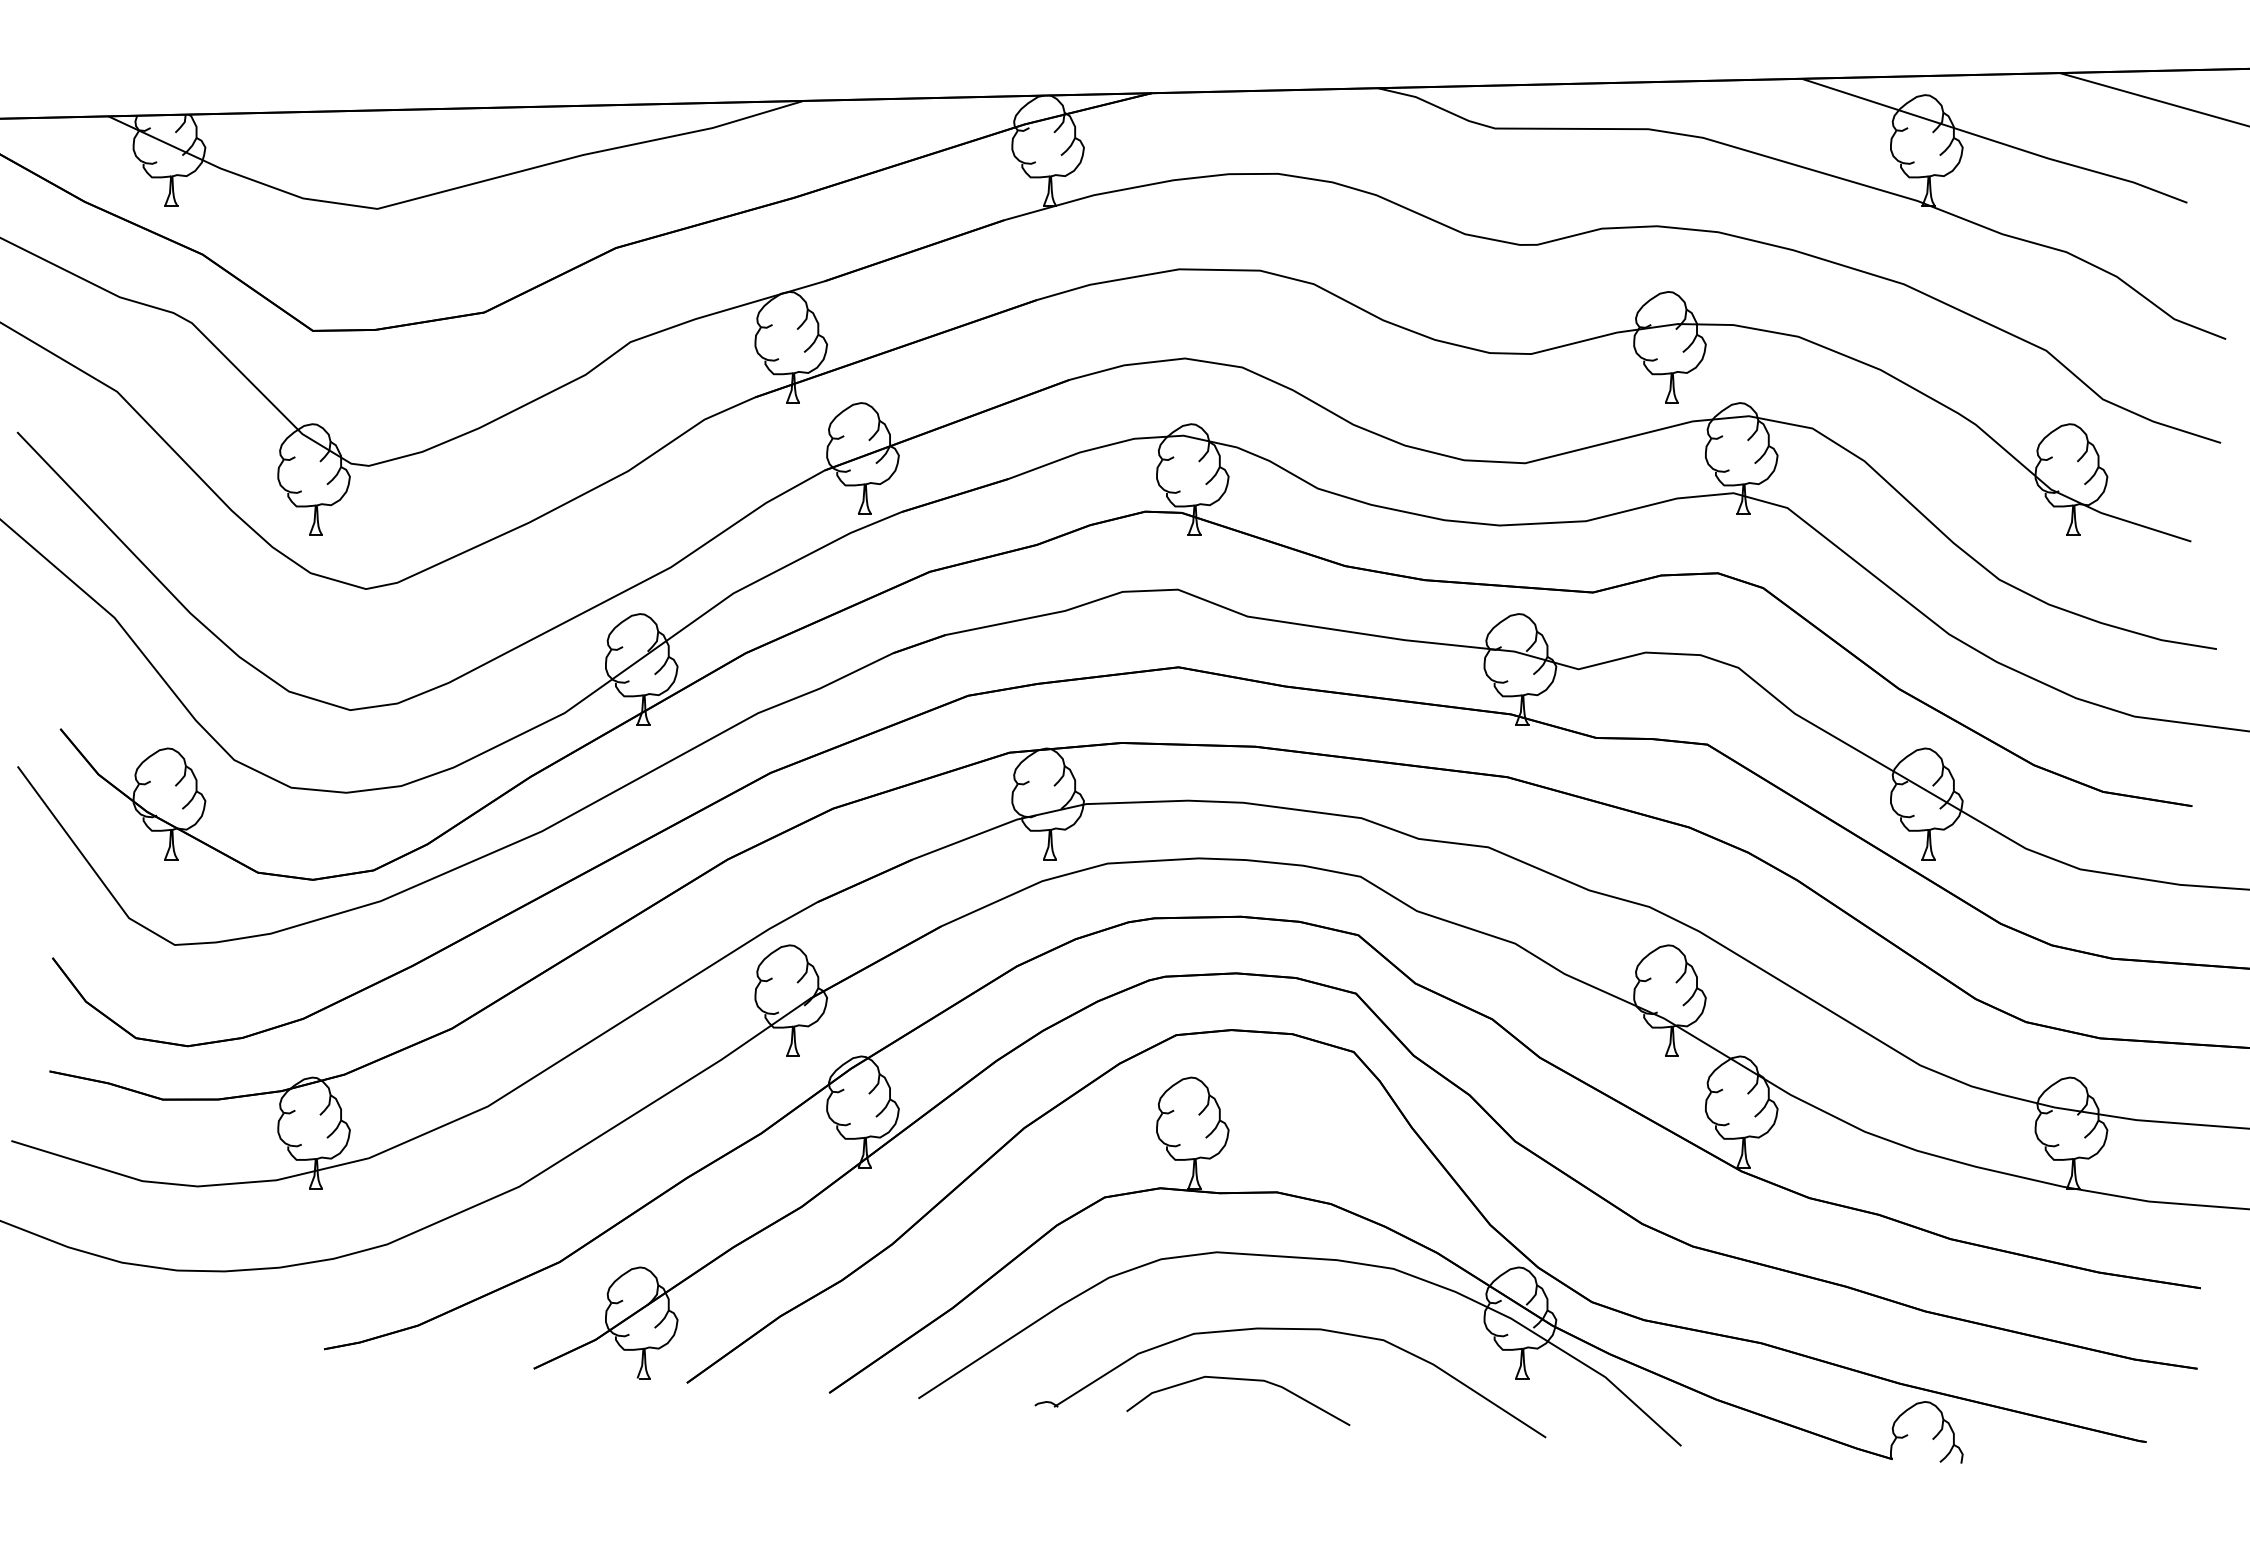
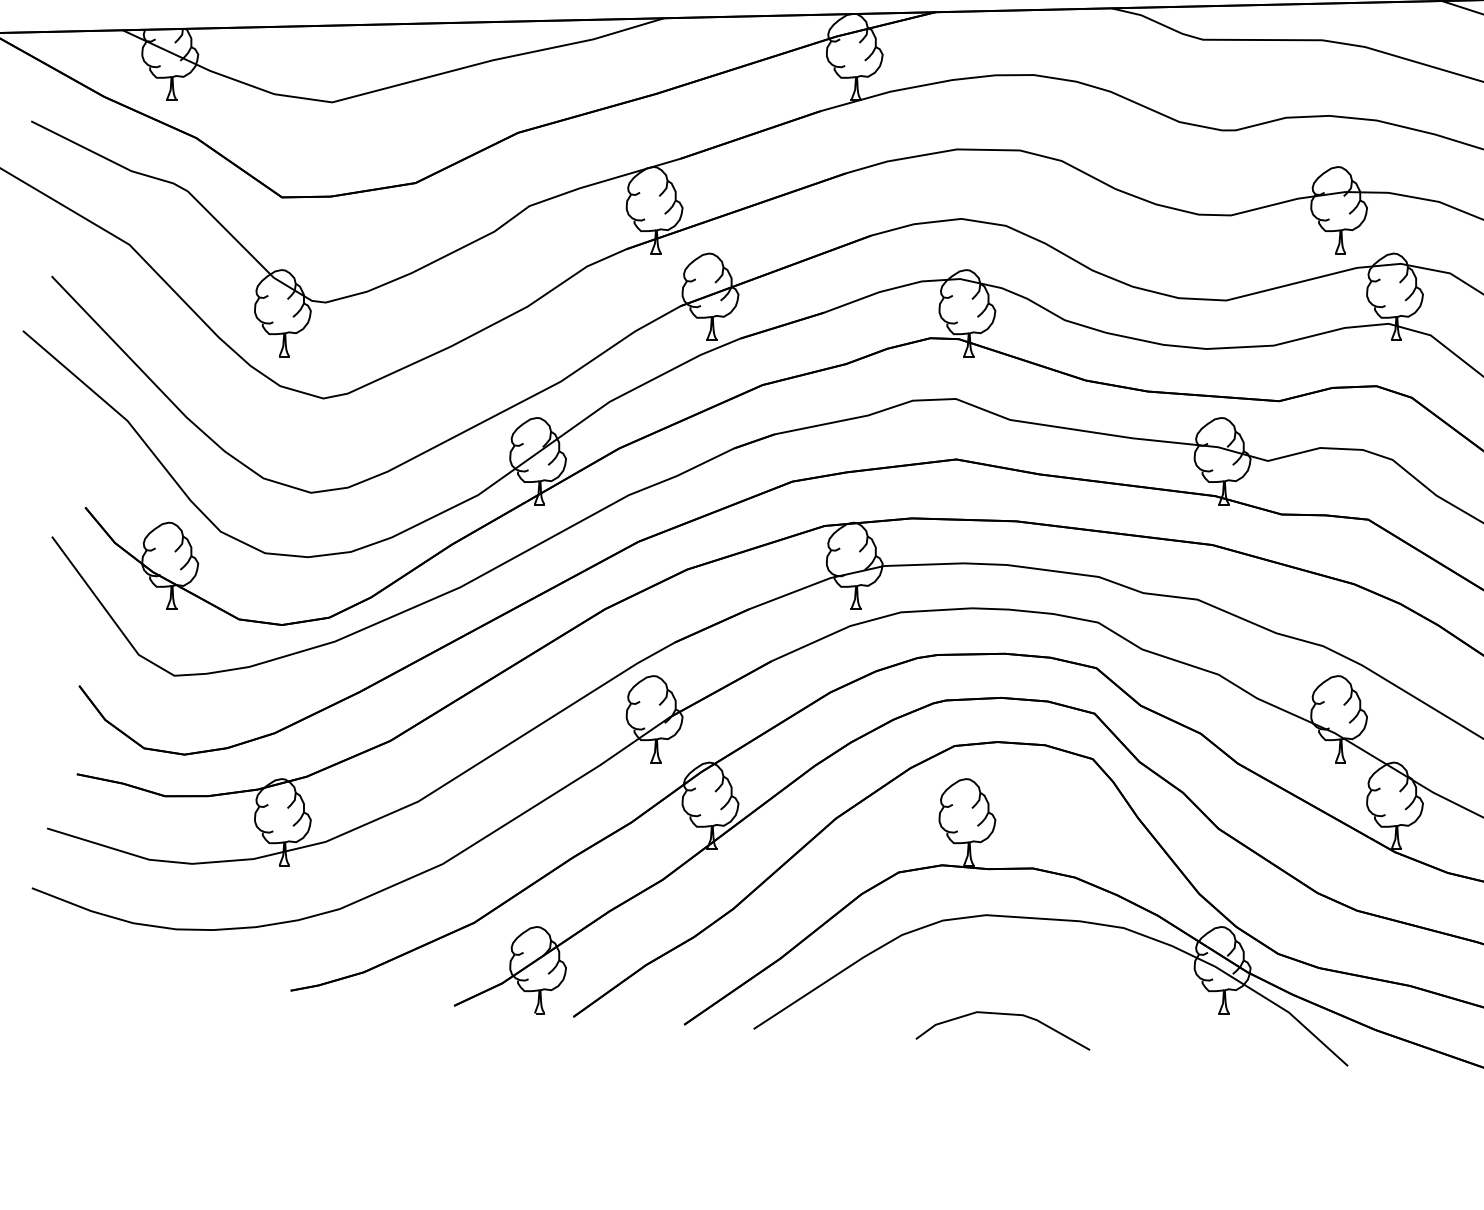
part: (1290, 1329) -> (1043, 975), removed

